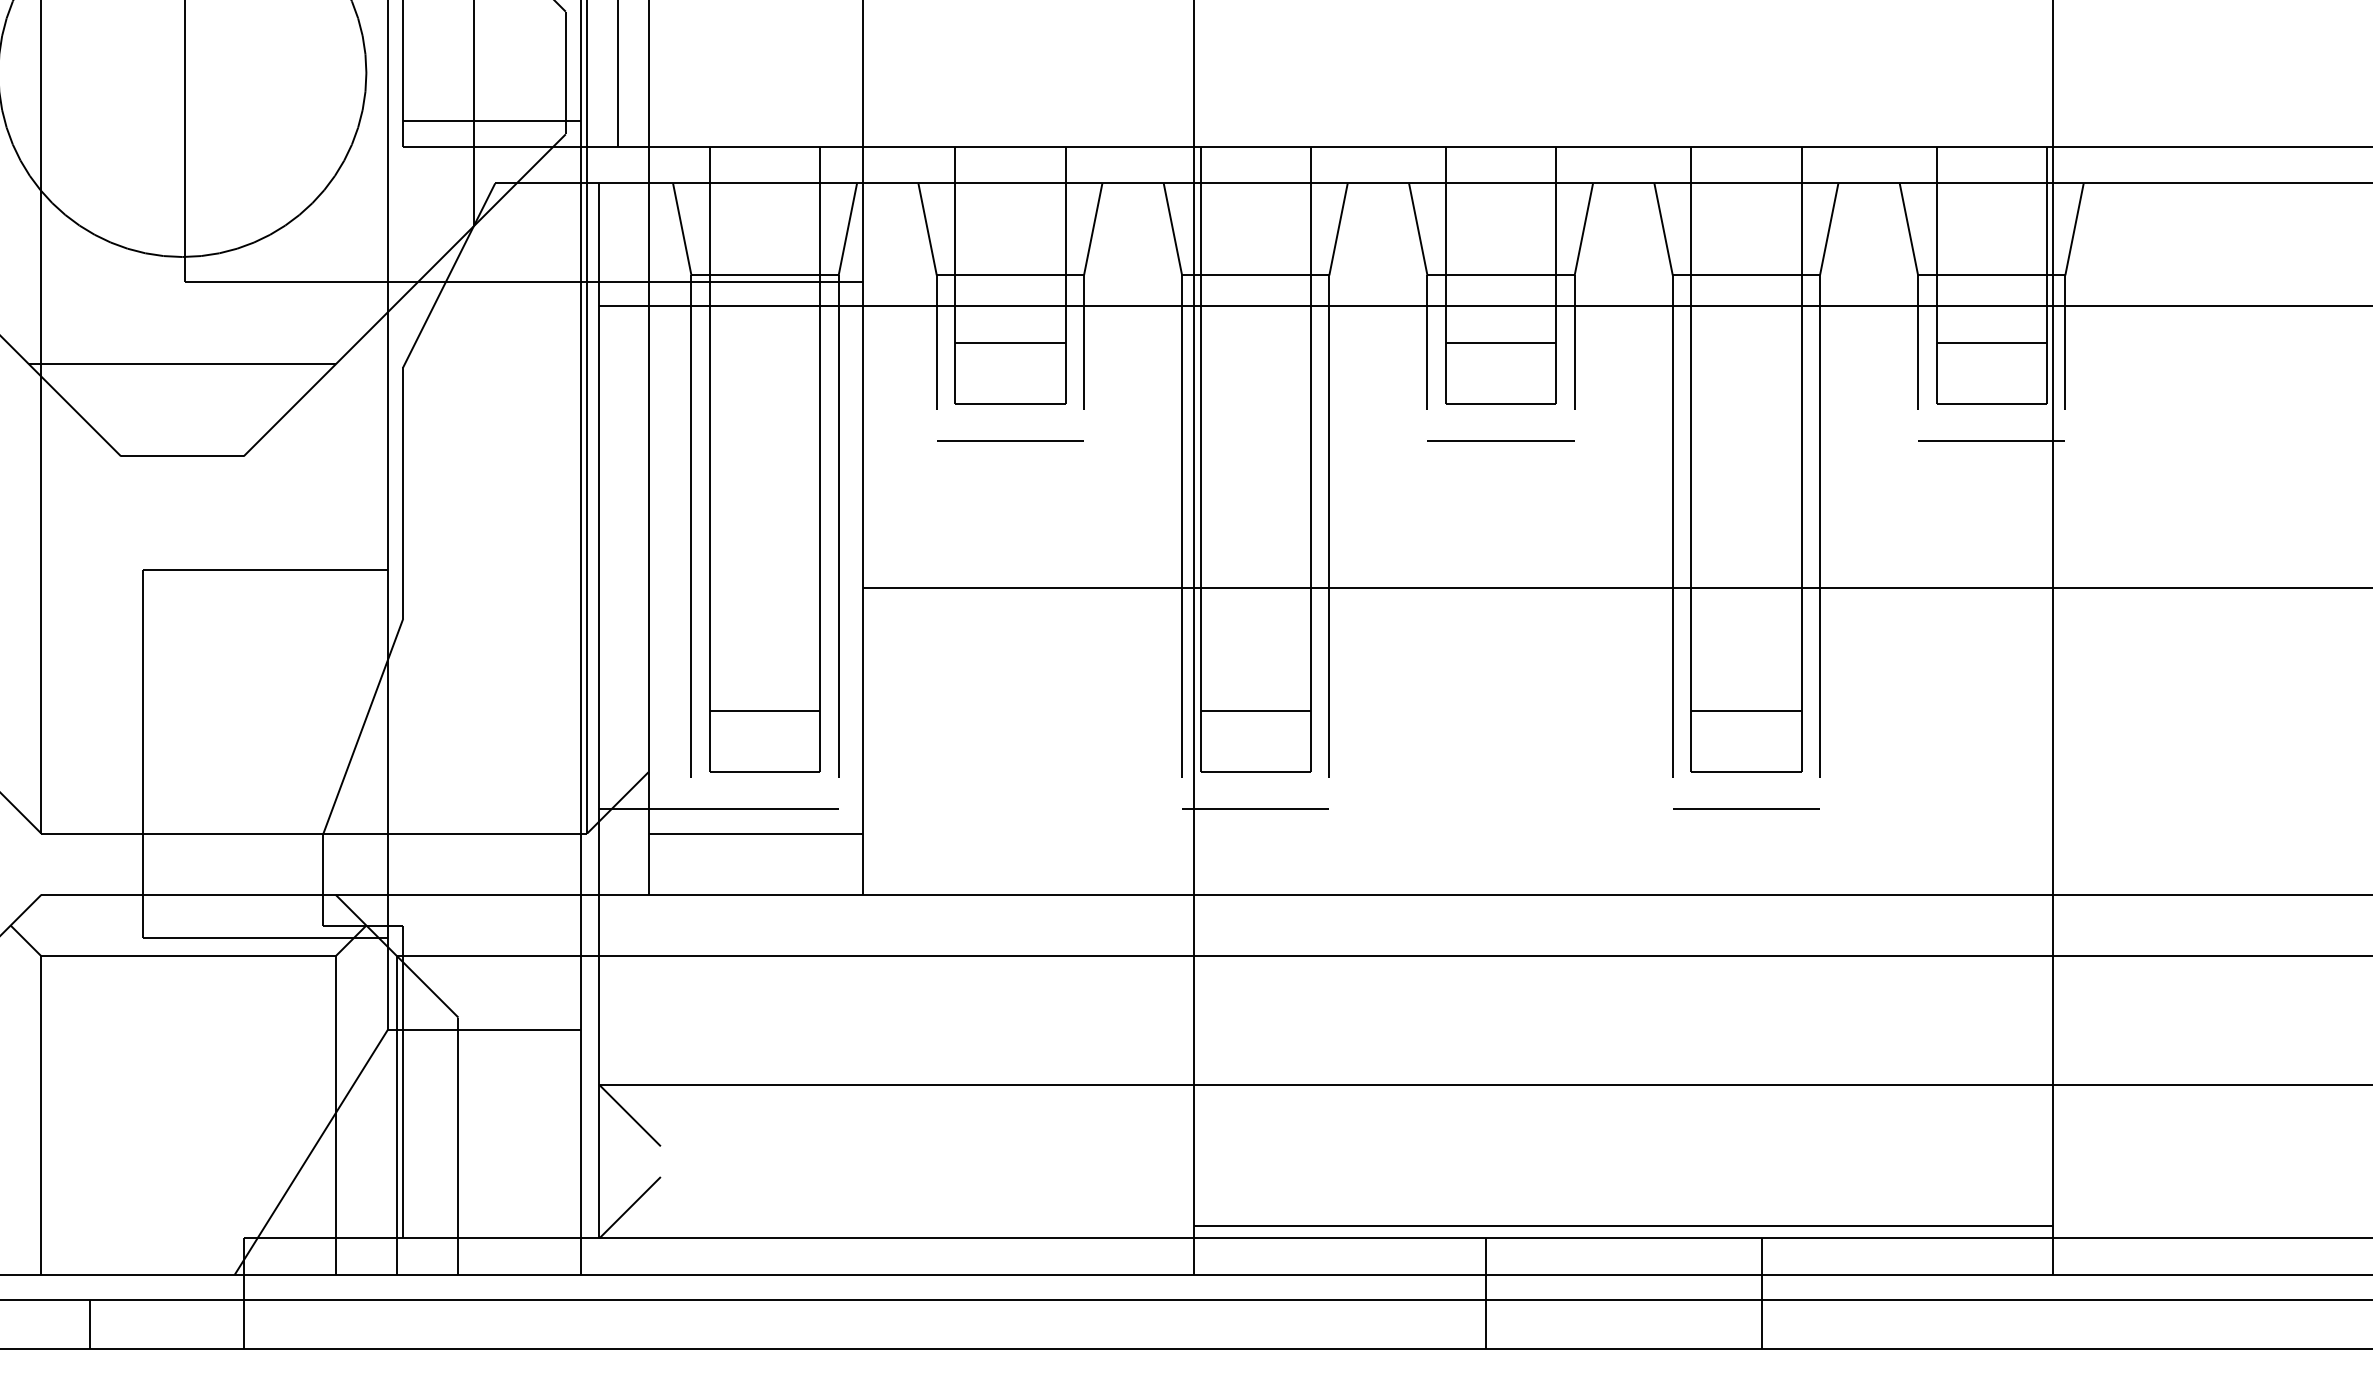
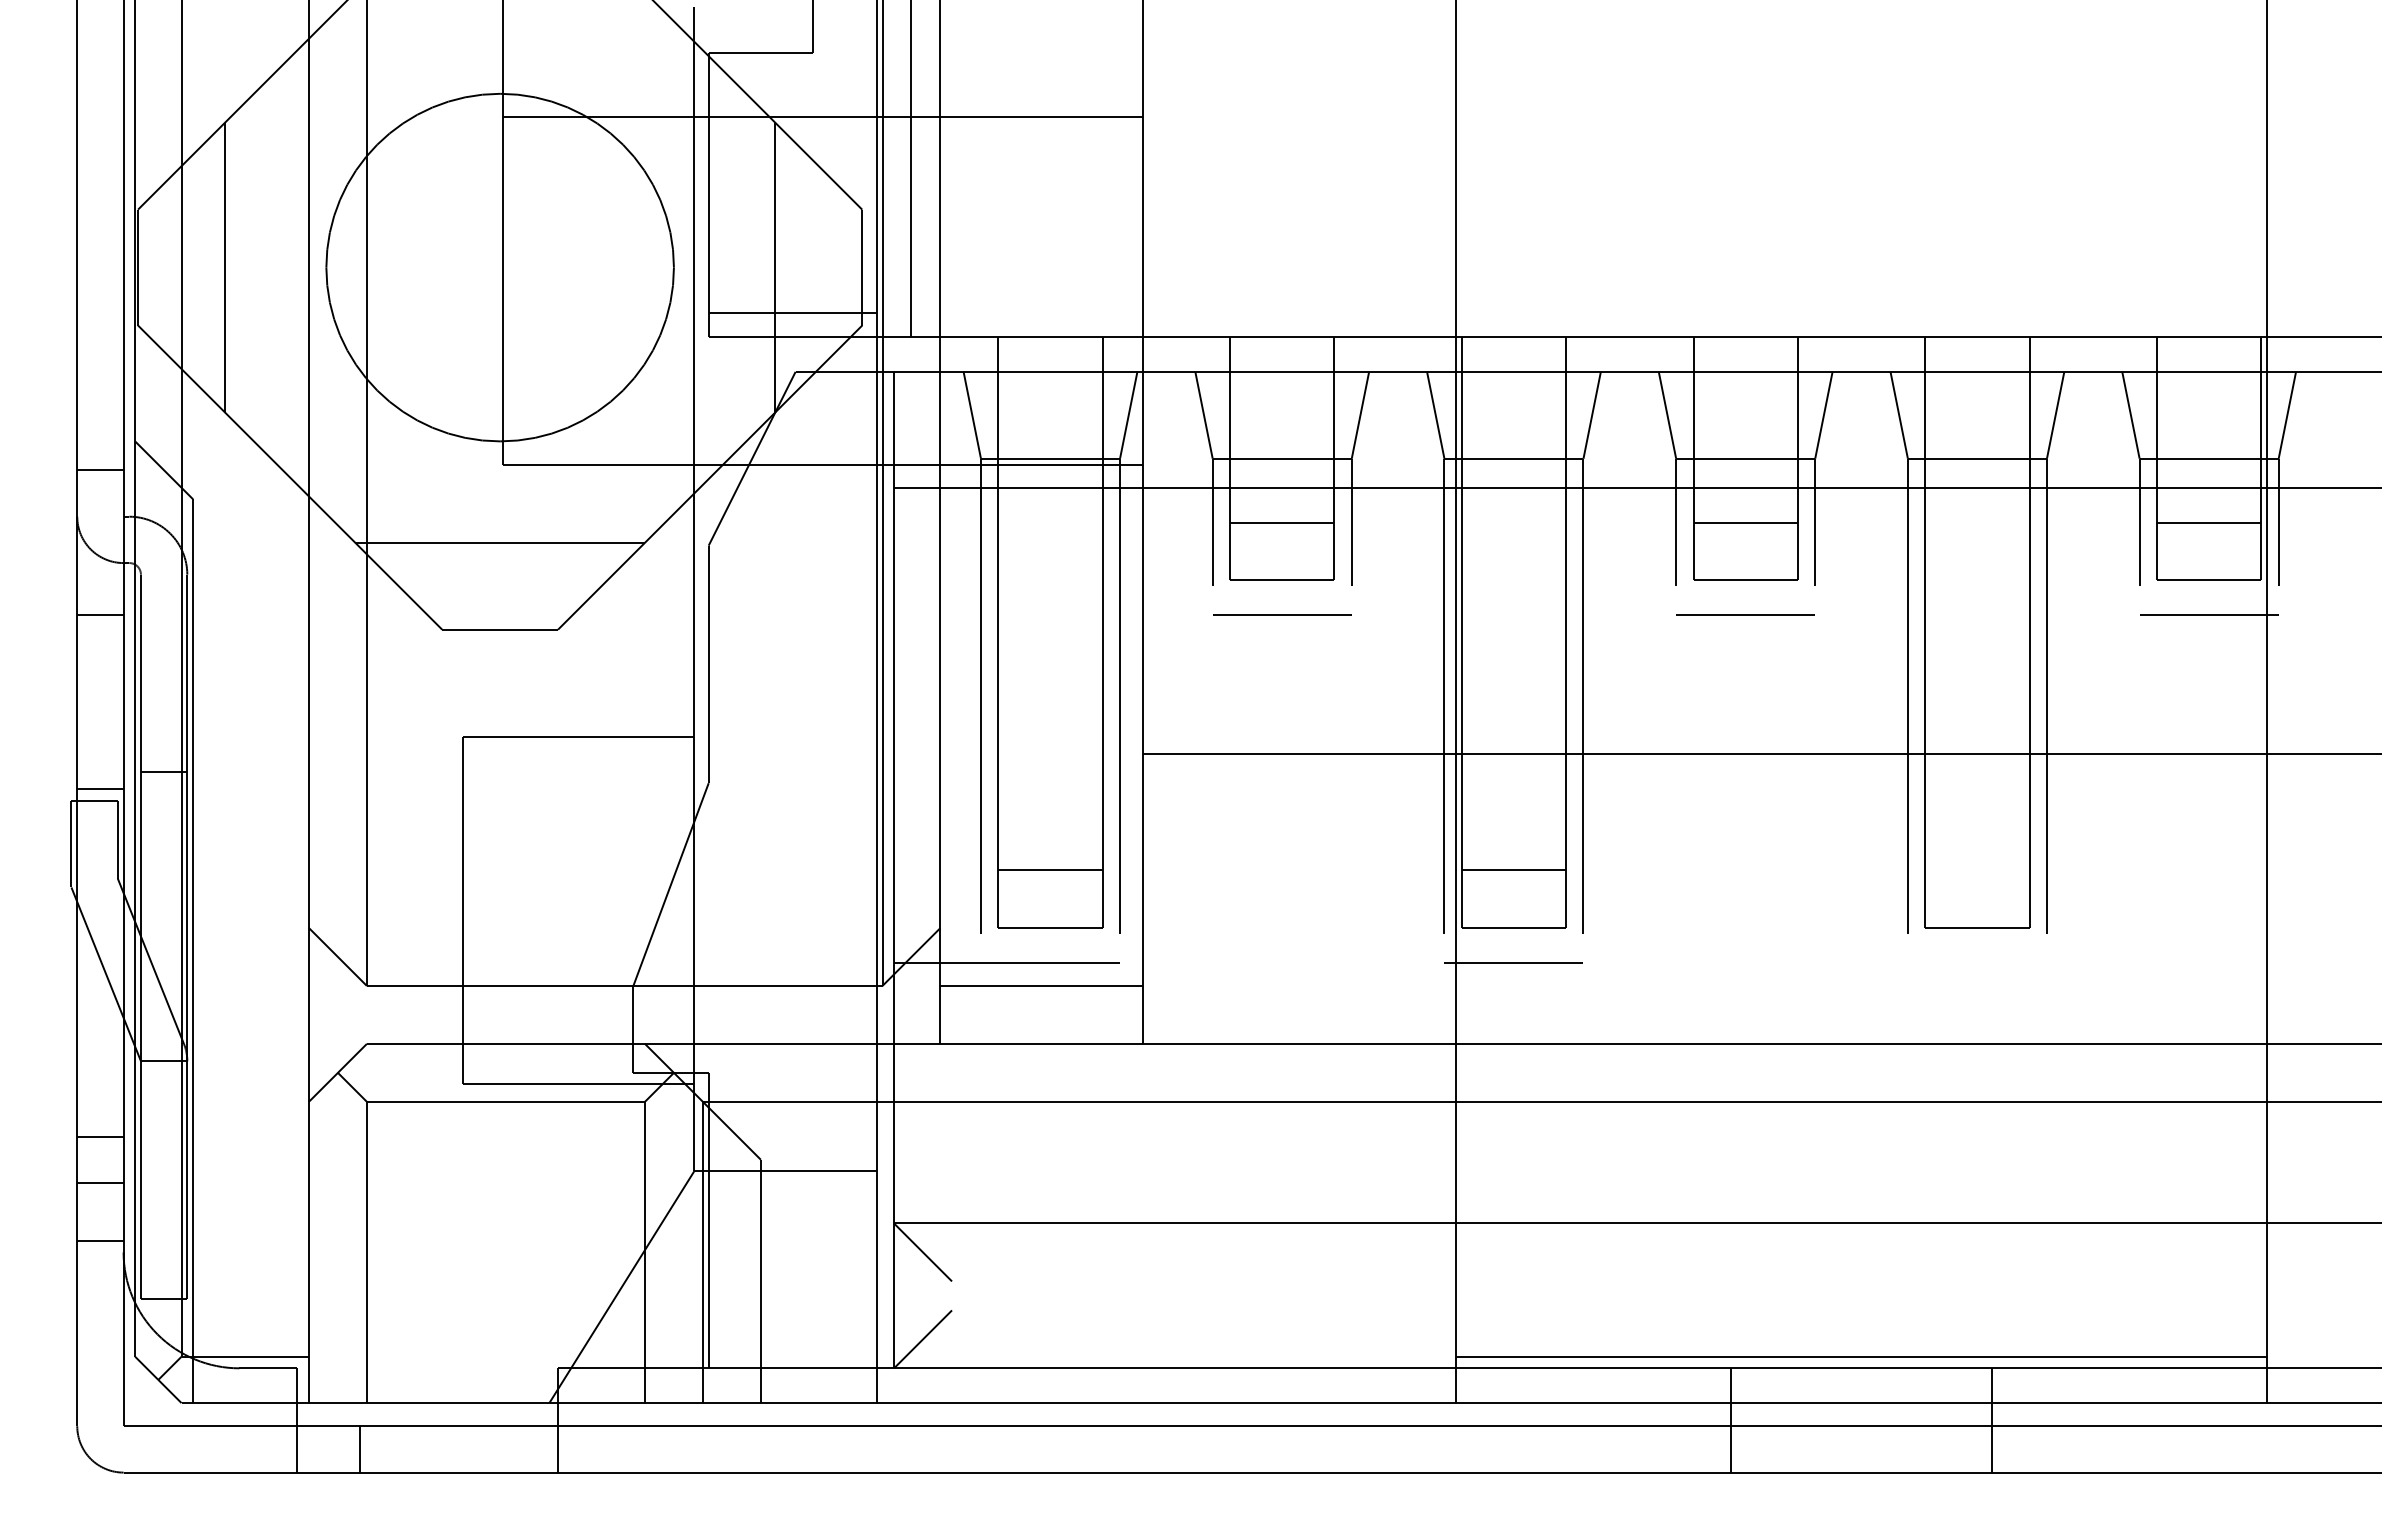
line: (1746, 711) -> (1977, 870), removed
line: (1746, 808) -> (1977, 962), removed
line: (90, 1324) -> (360, 1449), moved

